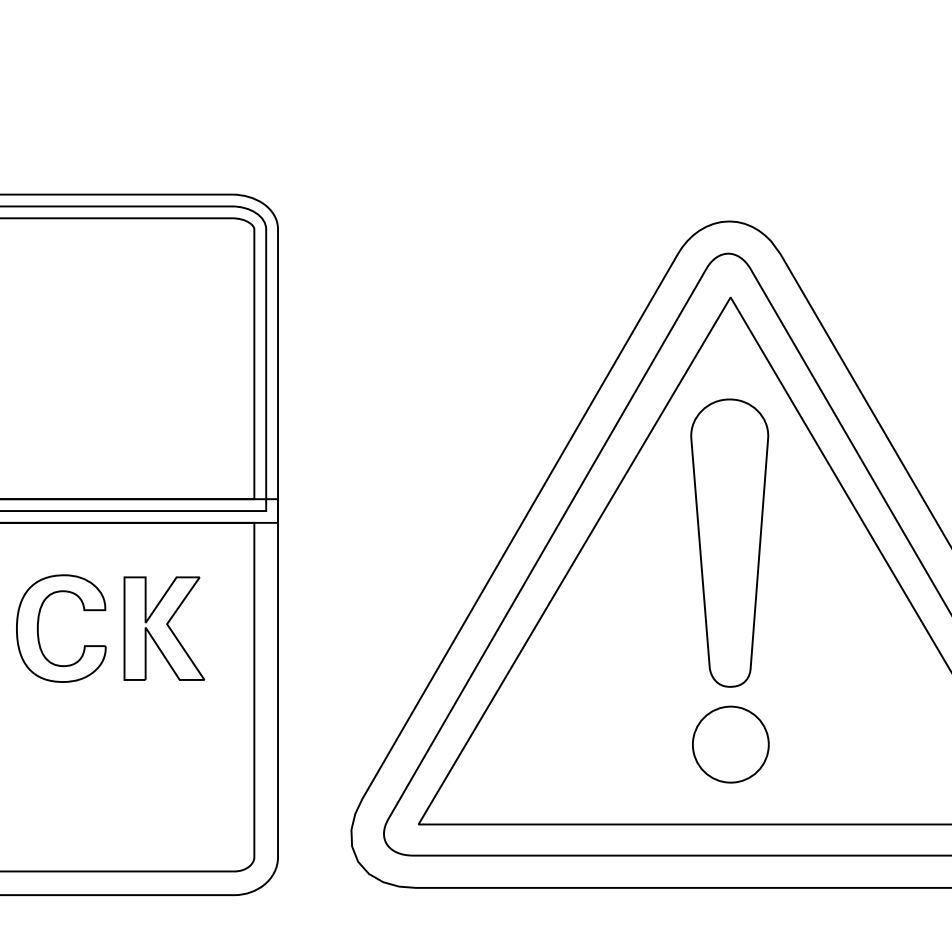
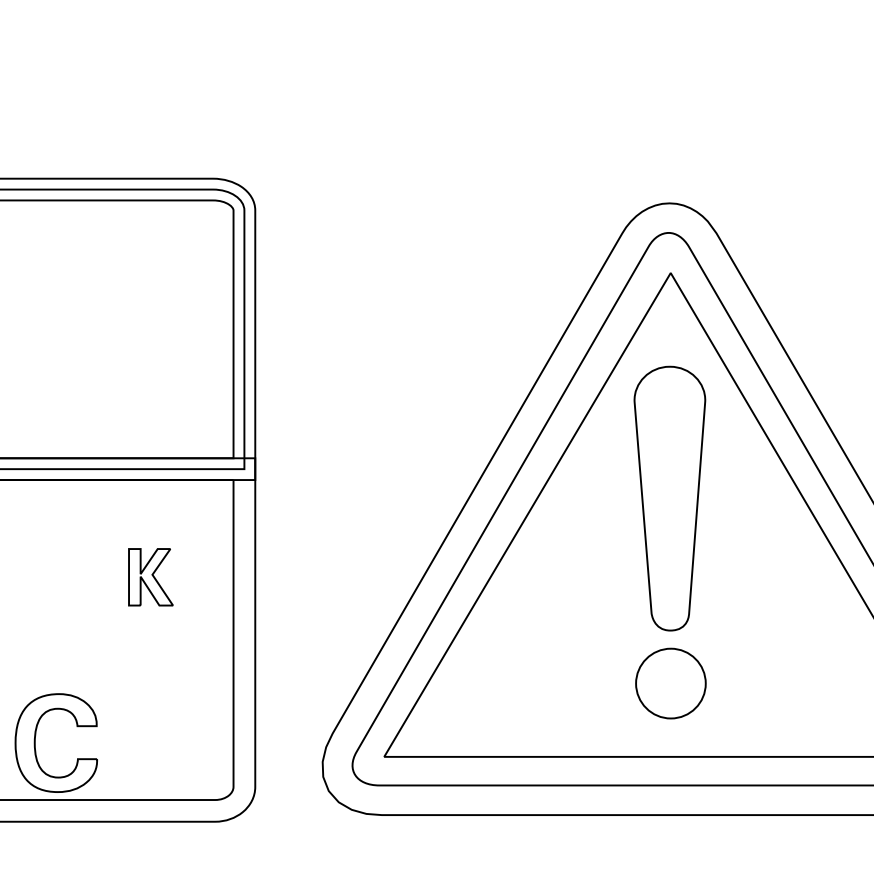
part: (38, 627) -> (35, 742), moved
part: (163, 629) -> (150, 577), size x0.6

